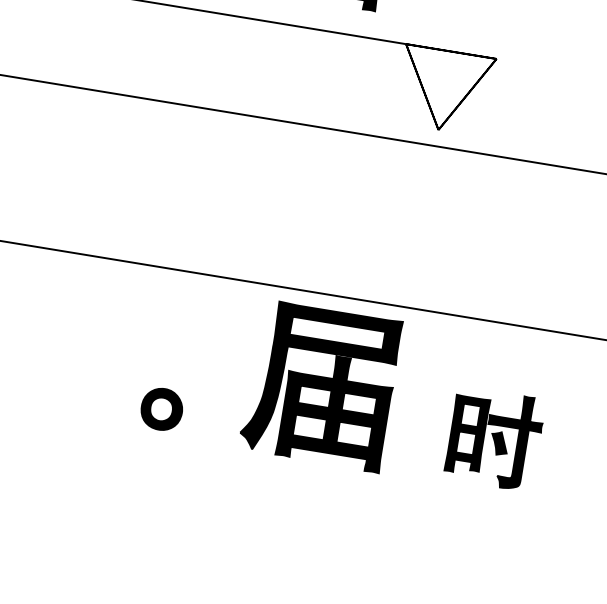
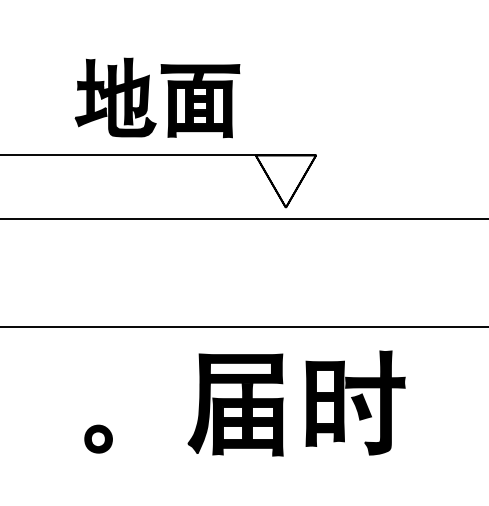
part: (320, 385) -> (235, 404), moved
part: (161, 408) -> (98, 438), moved
part: (494, 438) -> (355, 402), size x1.67

